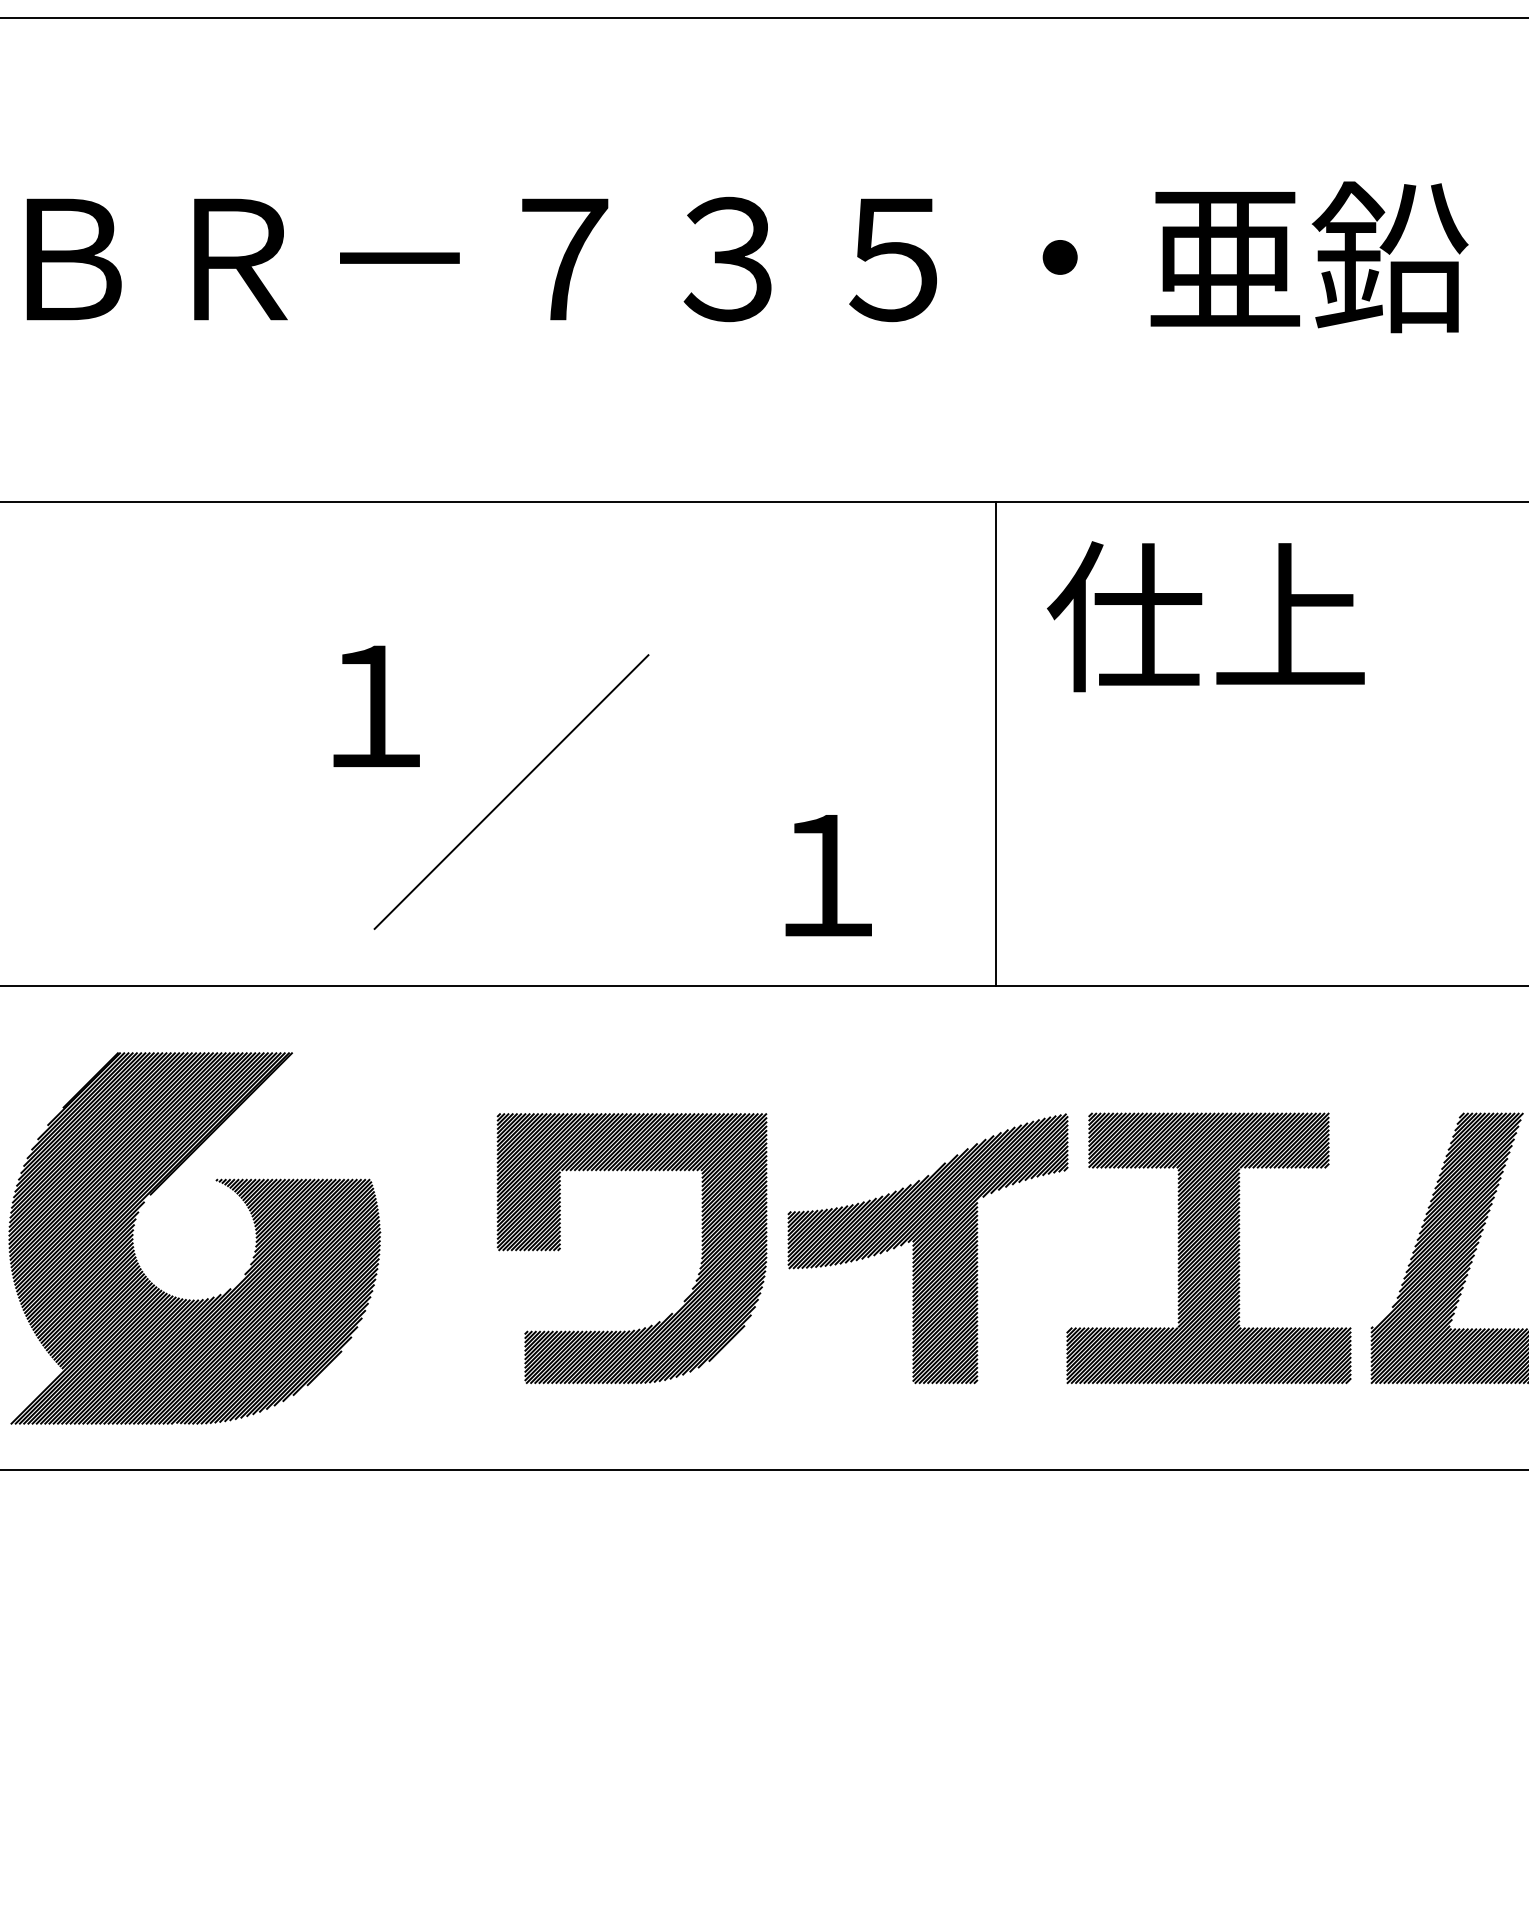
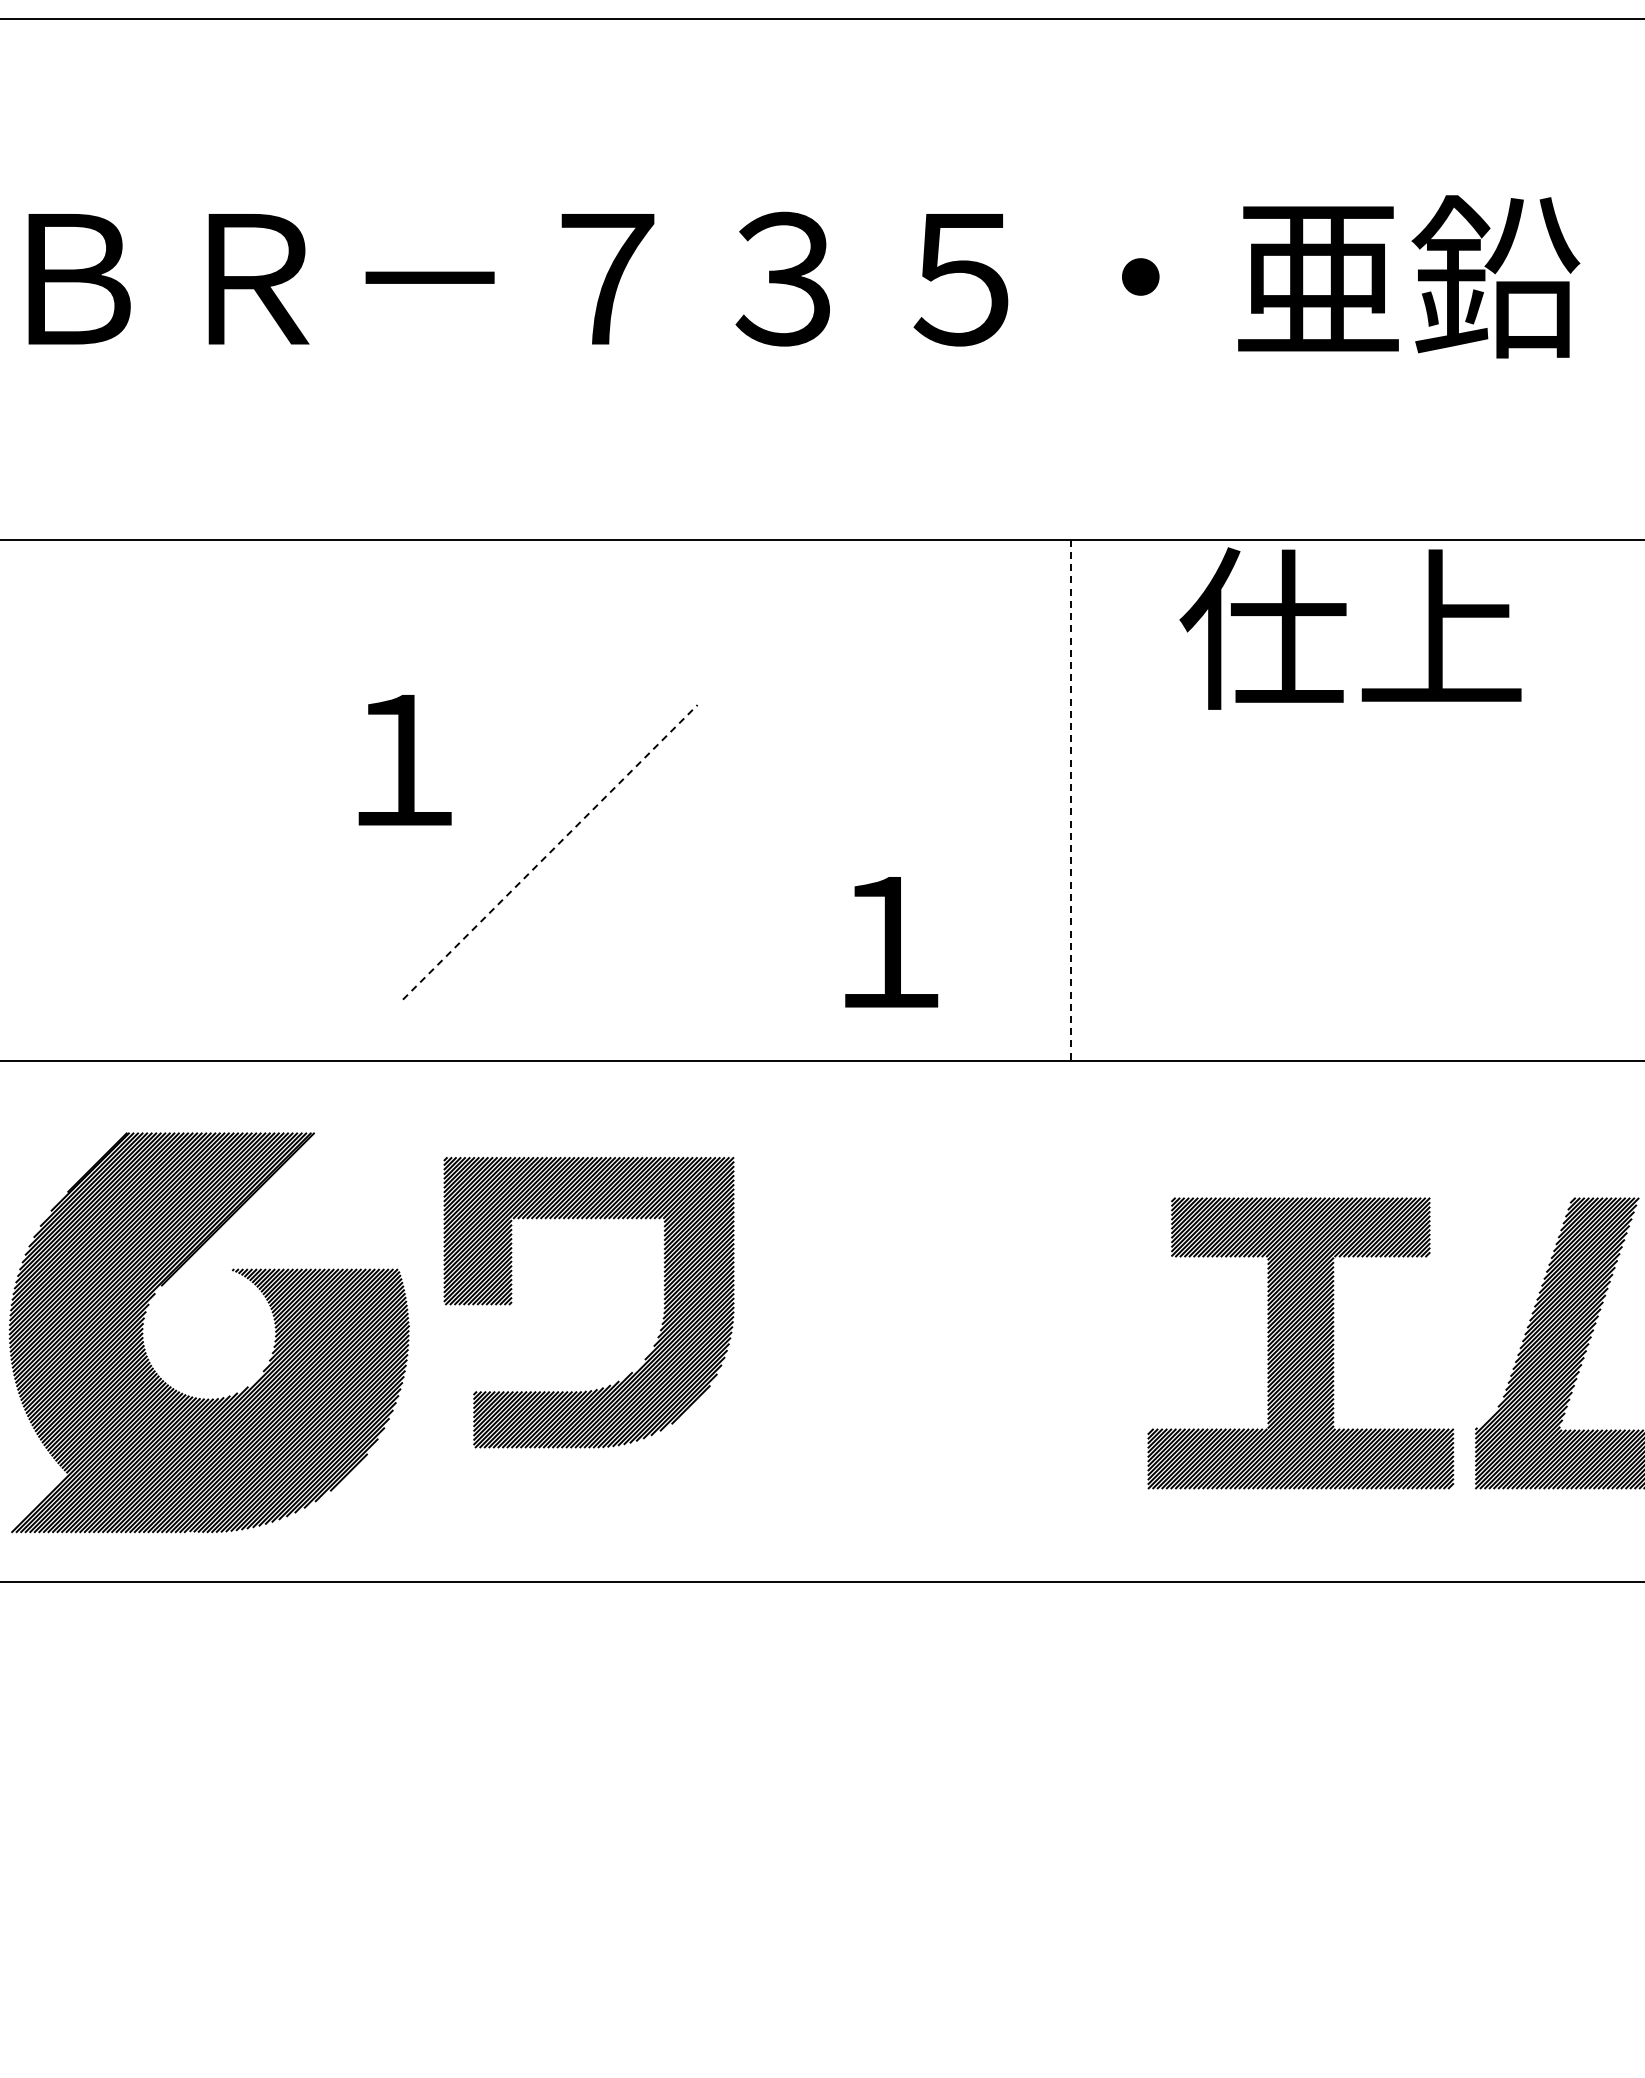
text: (1205, 616) -> (1350, 628), moved
line: (995, 743) -> (1071, 800), solid -> dashed
line: (511, 792) -> (550, 852), solid -> dashed
part: (928, 1248) -> (998, 1343), removed
part: (701, 1249) -> (663, 1303), moved

